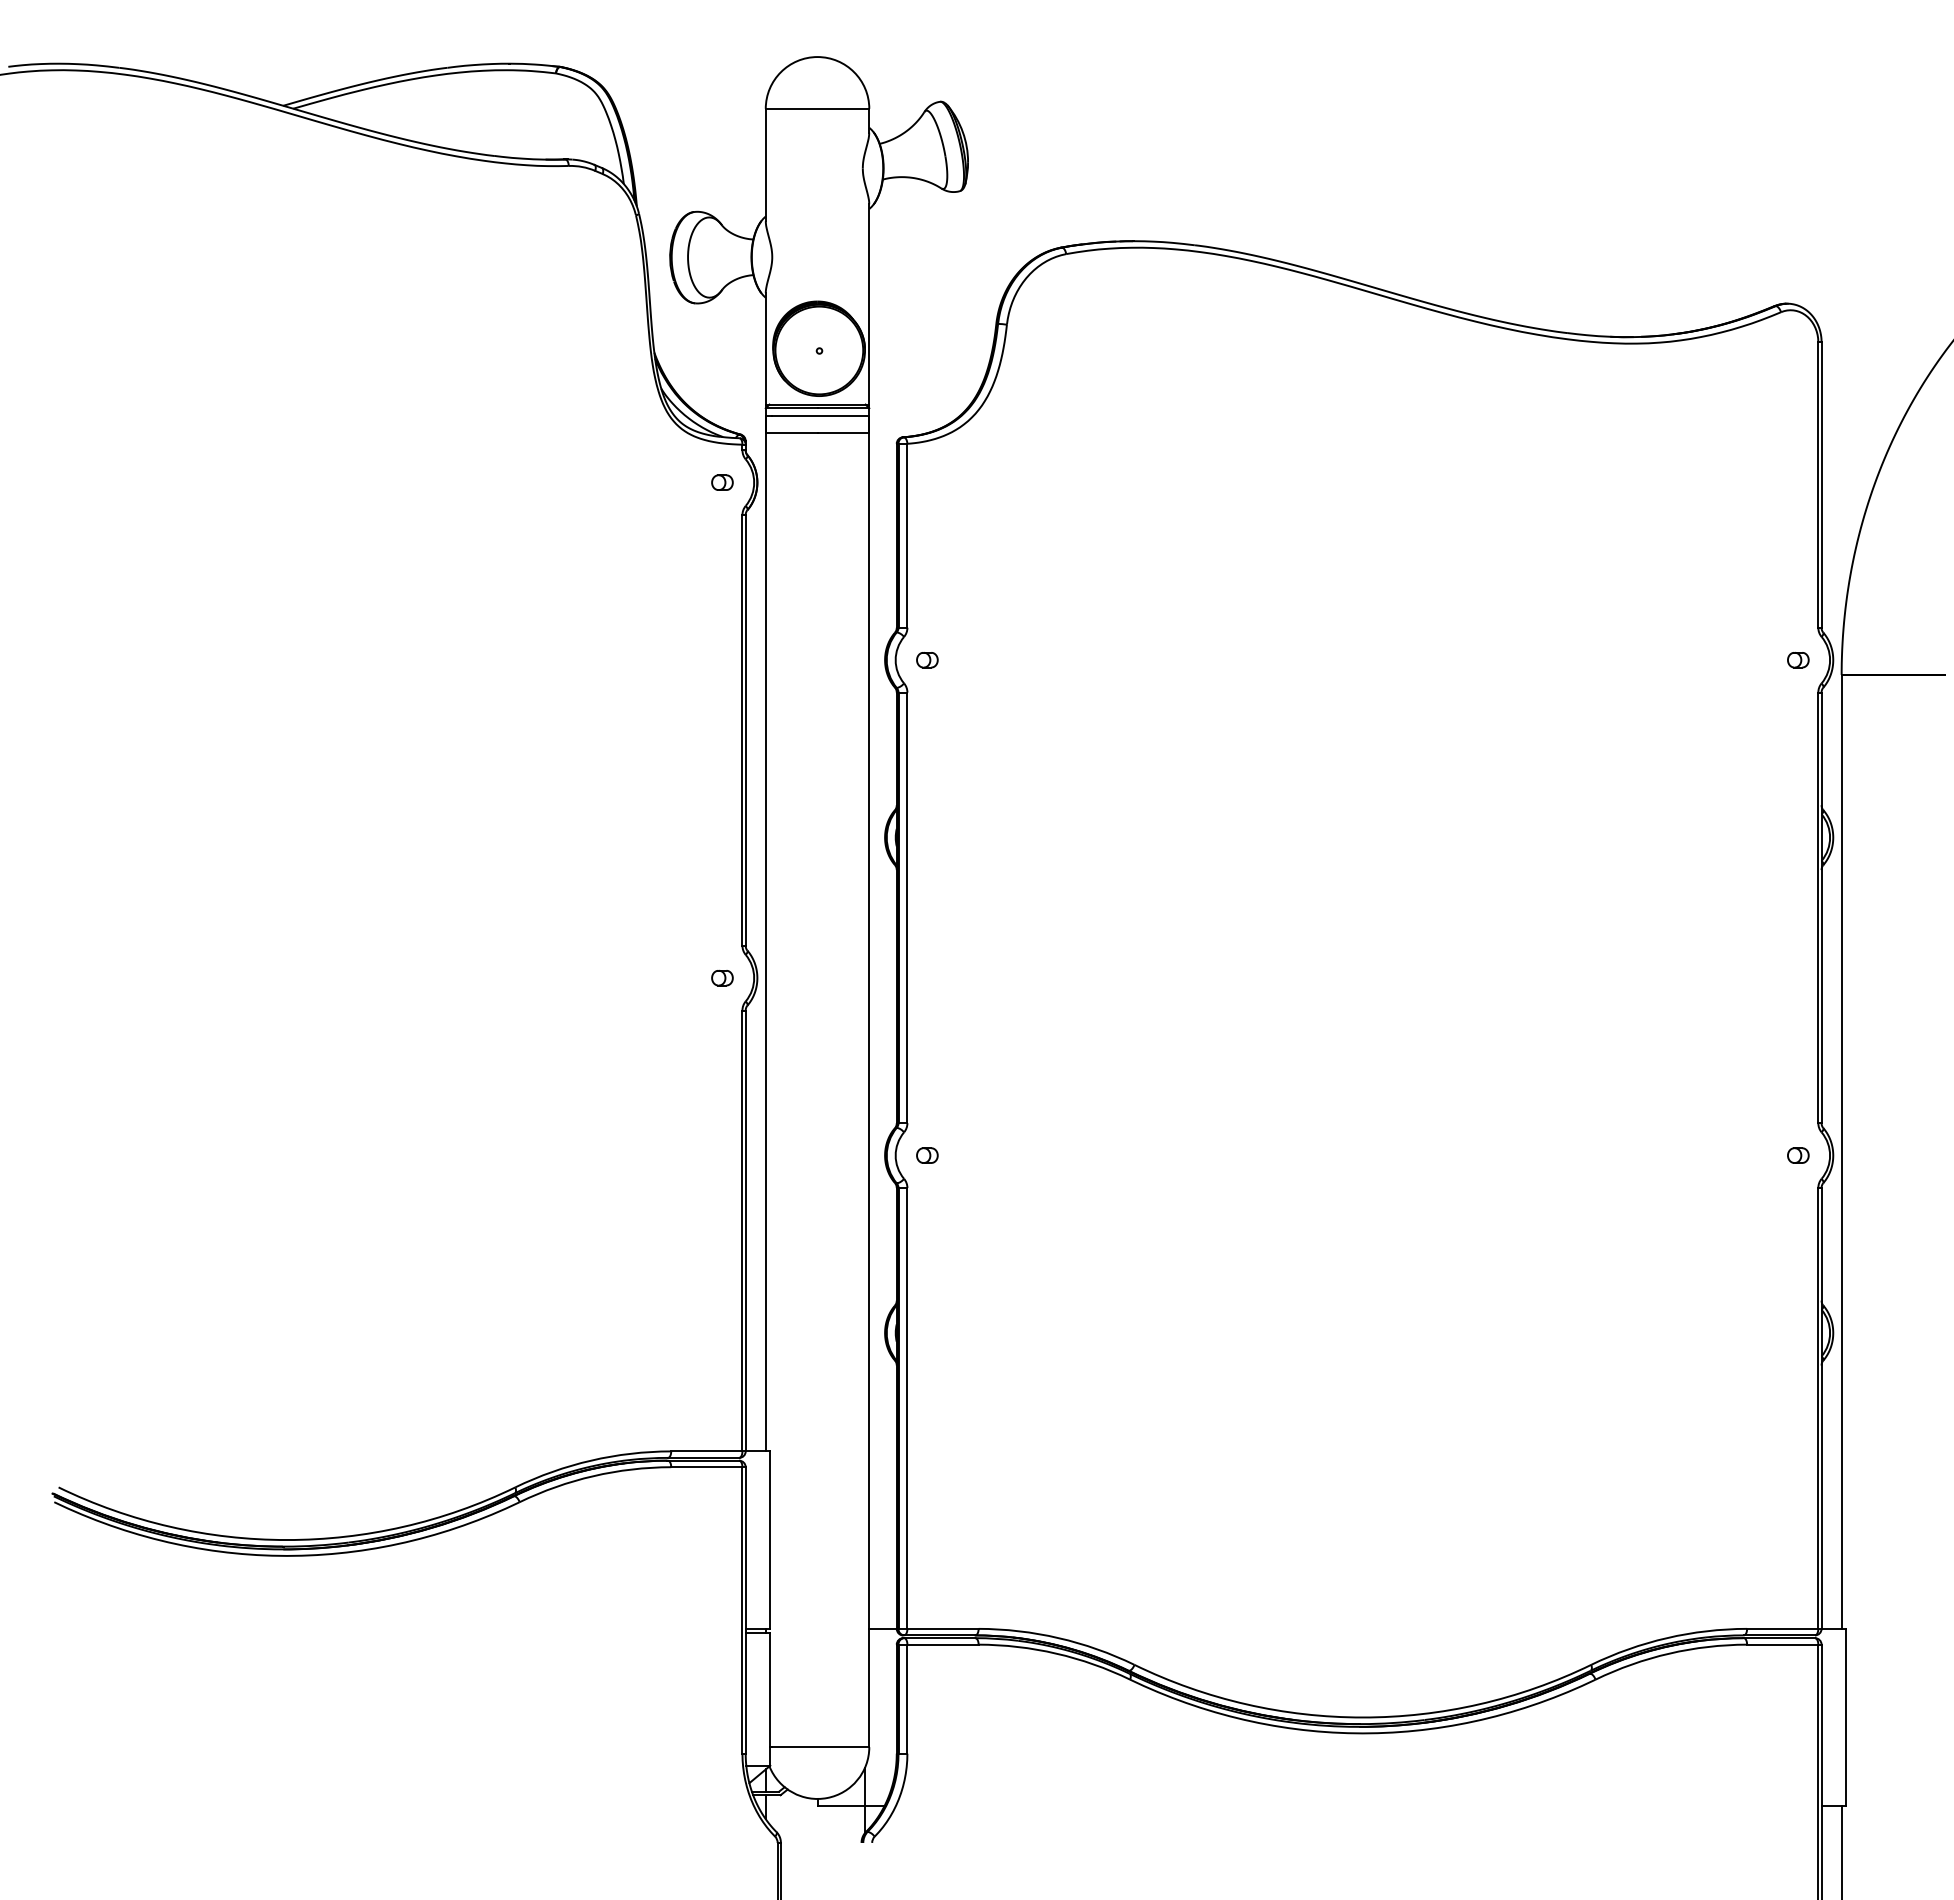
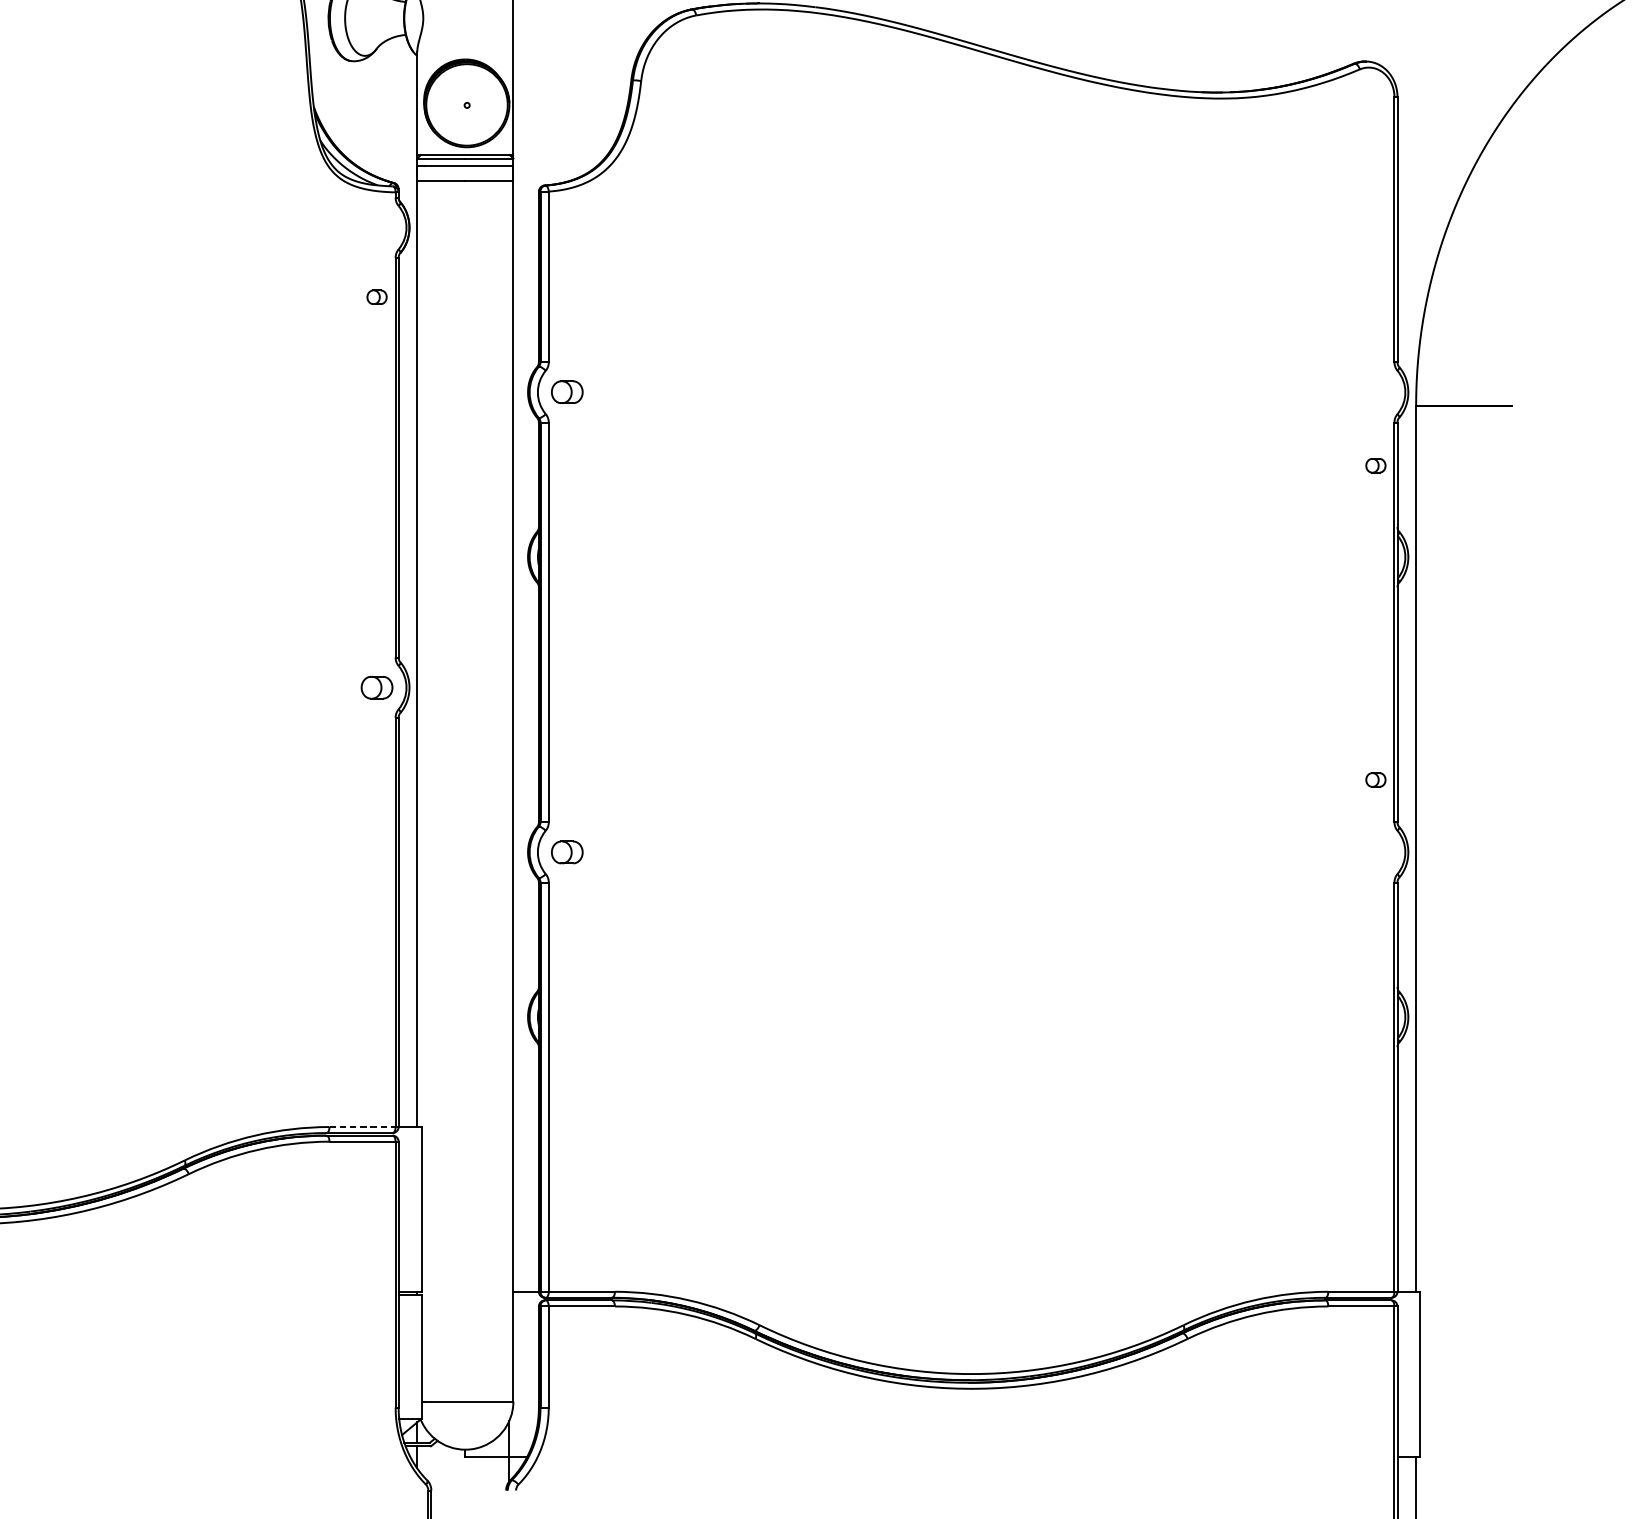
part: (722, 482) -> (377, 297), moved
part: (927, 660) -> (567, 392), size x1.6
part: (1798, 660) -> (1376, 466), moved
part: (722, 977) -> (377, 687), size x1.6
part: (927, 1155) -> (567, 852), size x1.6
part: (1798, 1155) -> (1376, 779), moved
line: (706, 1451) -> (362, 1127), solid -> dashed

